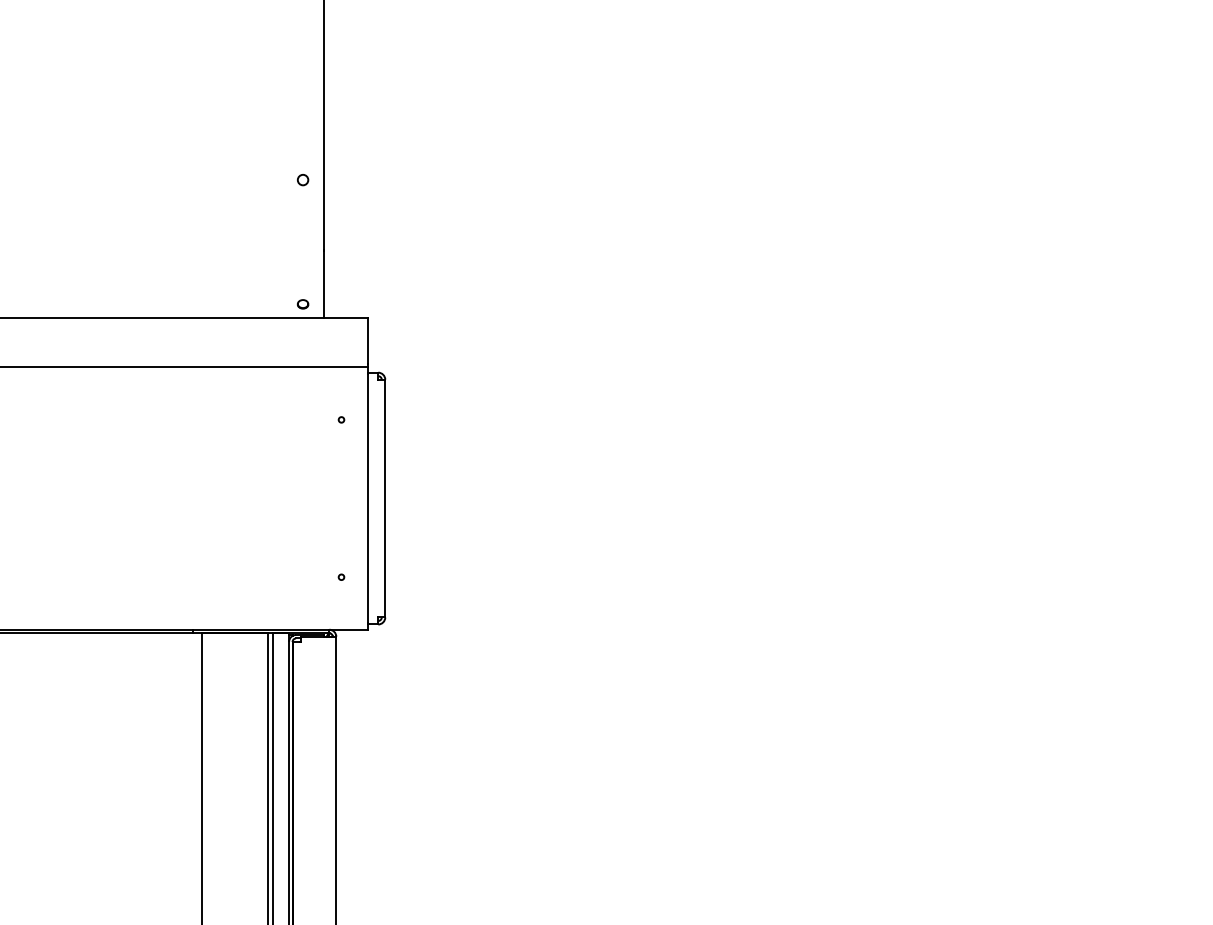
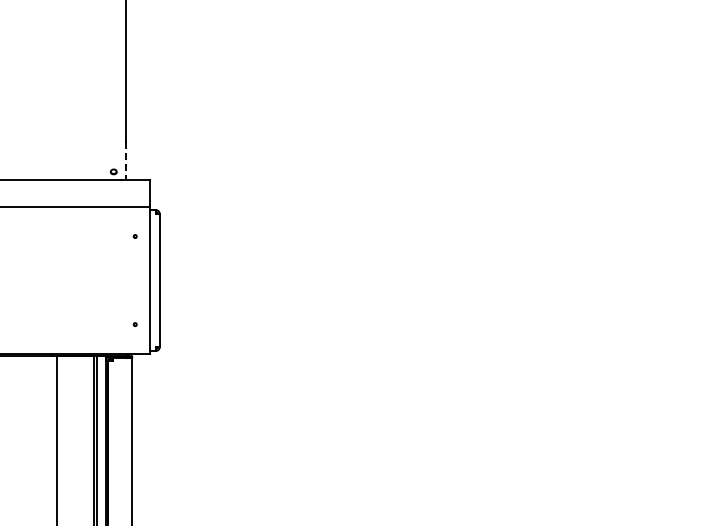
circle: (302, 180) -> (113, 102), removed
line: (324, 283) -> (125, 160), solid -> dashed

